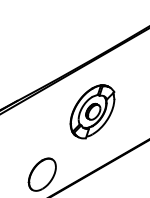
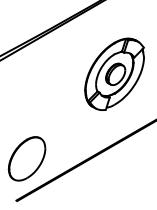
part: (92, 111) -> (114, 73), moved

